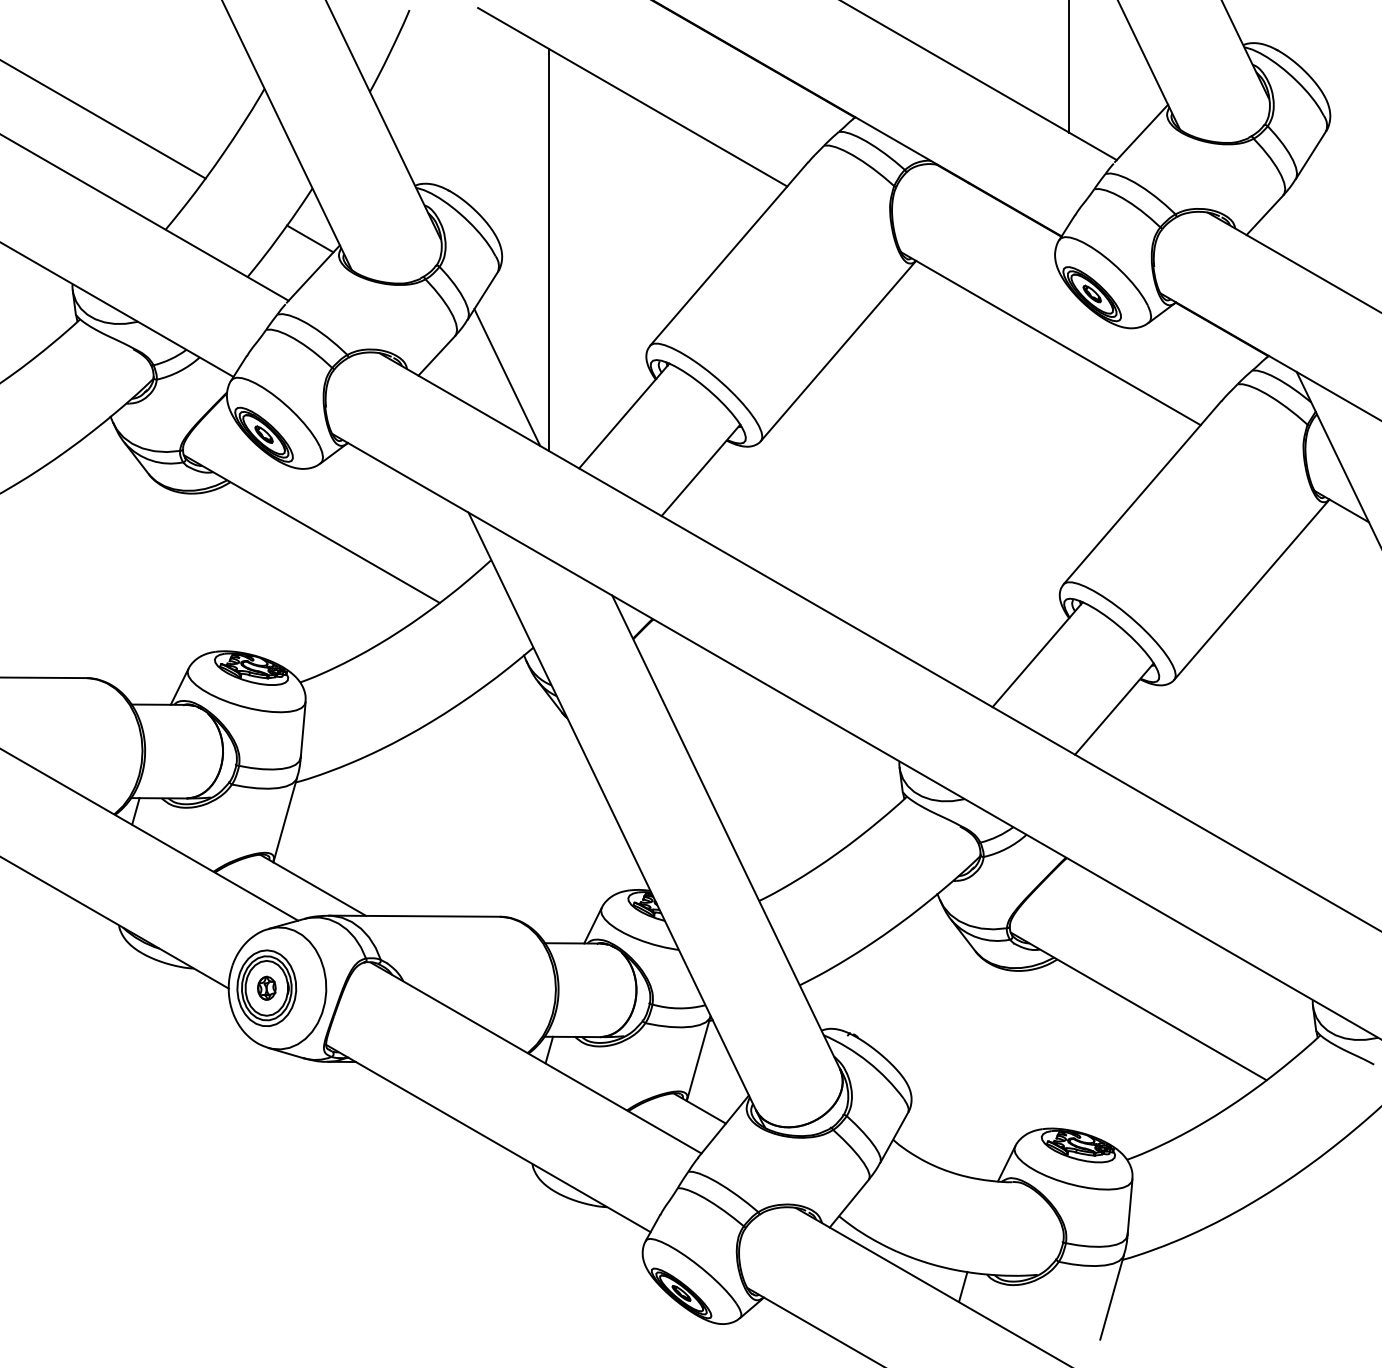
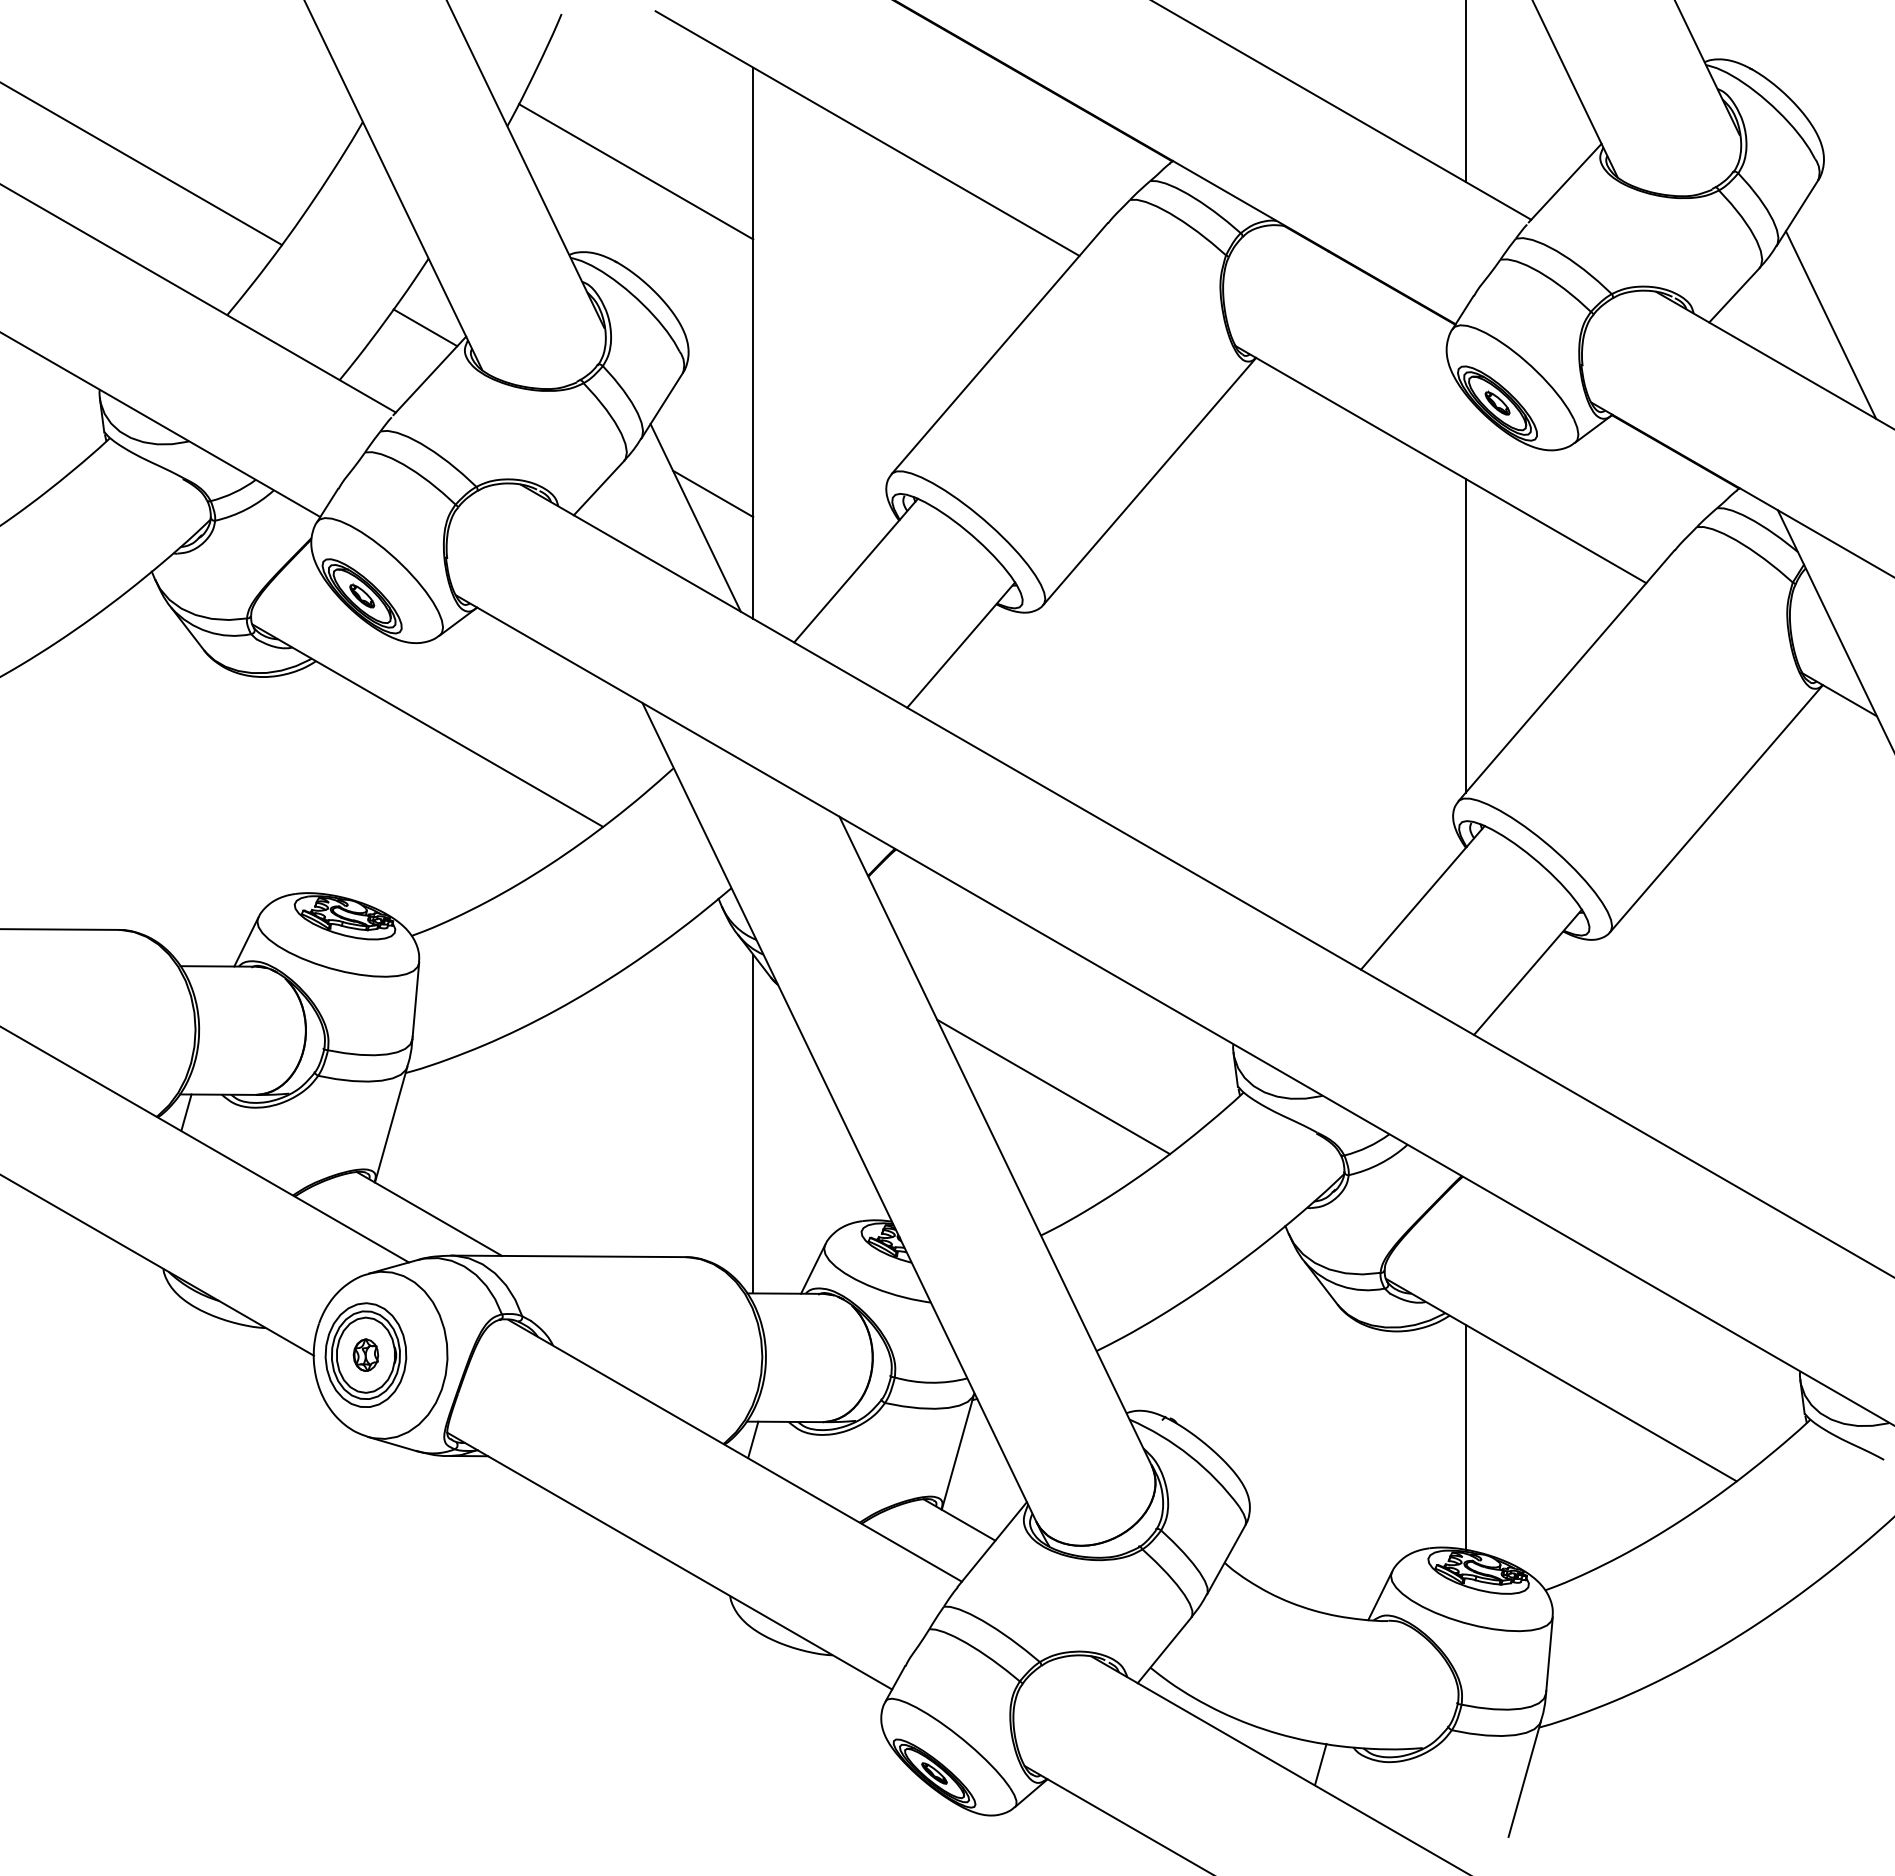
line: (464, 124) -> (636, 171), added
line: (1335, 236) -> (1830, 324), added
line: (520, 359) -> (713, 493), added
line: (1068, 463) -> (1465, 635), added
line: (768, 792) -> (1053, 1086), added
line: (549, 819) -> (753, 1123), added
line: (1068, 1047) -> (1465, 1436), added

